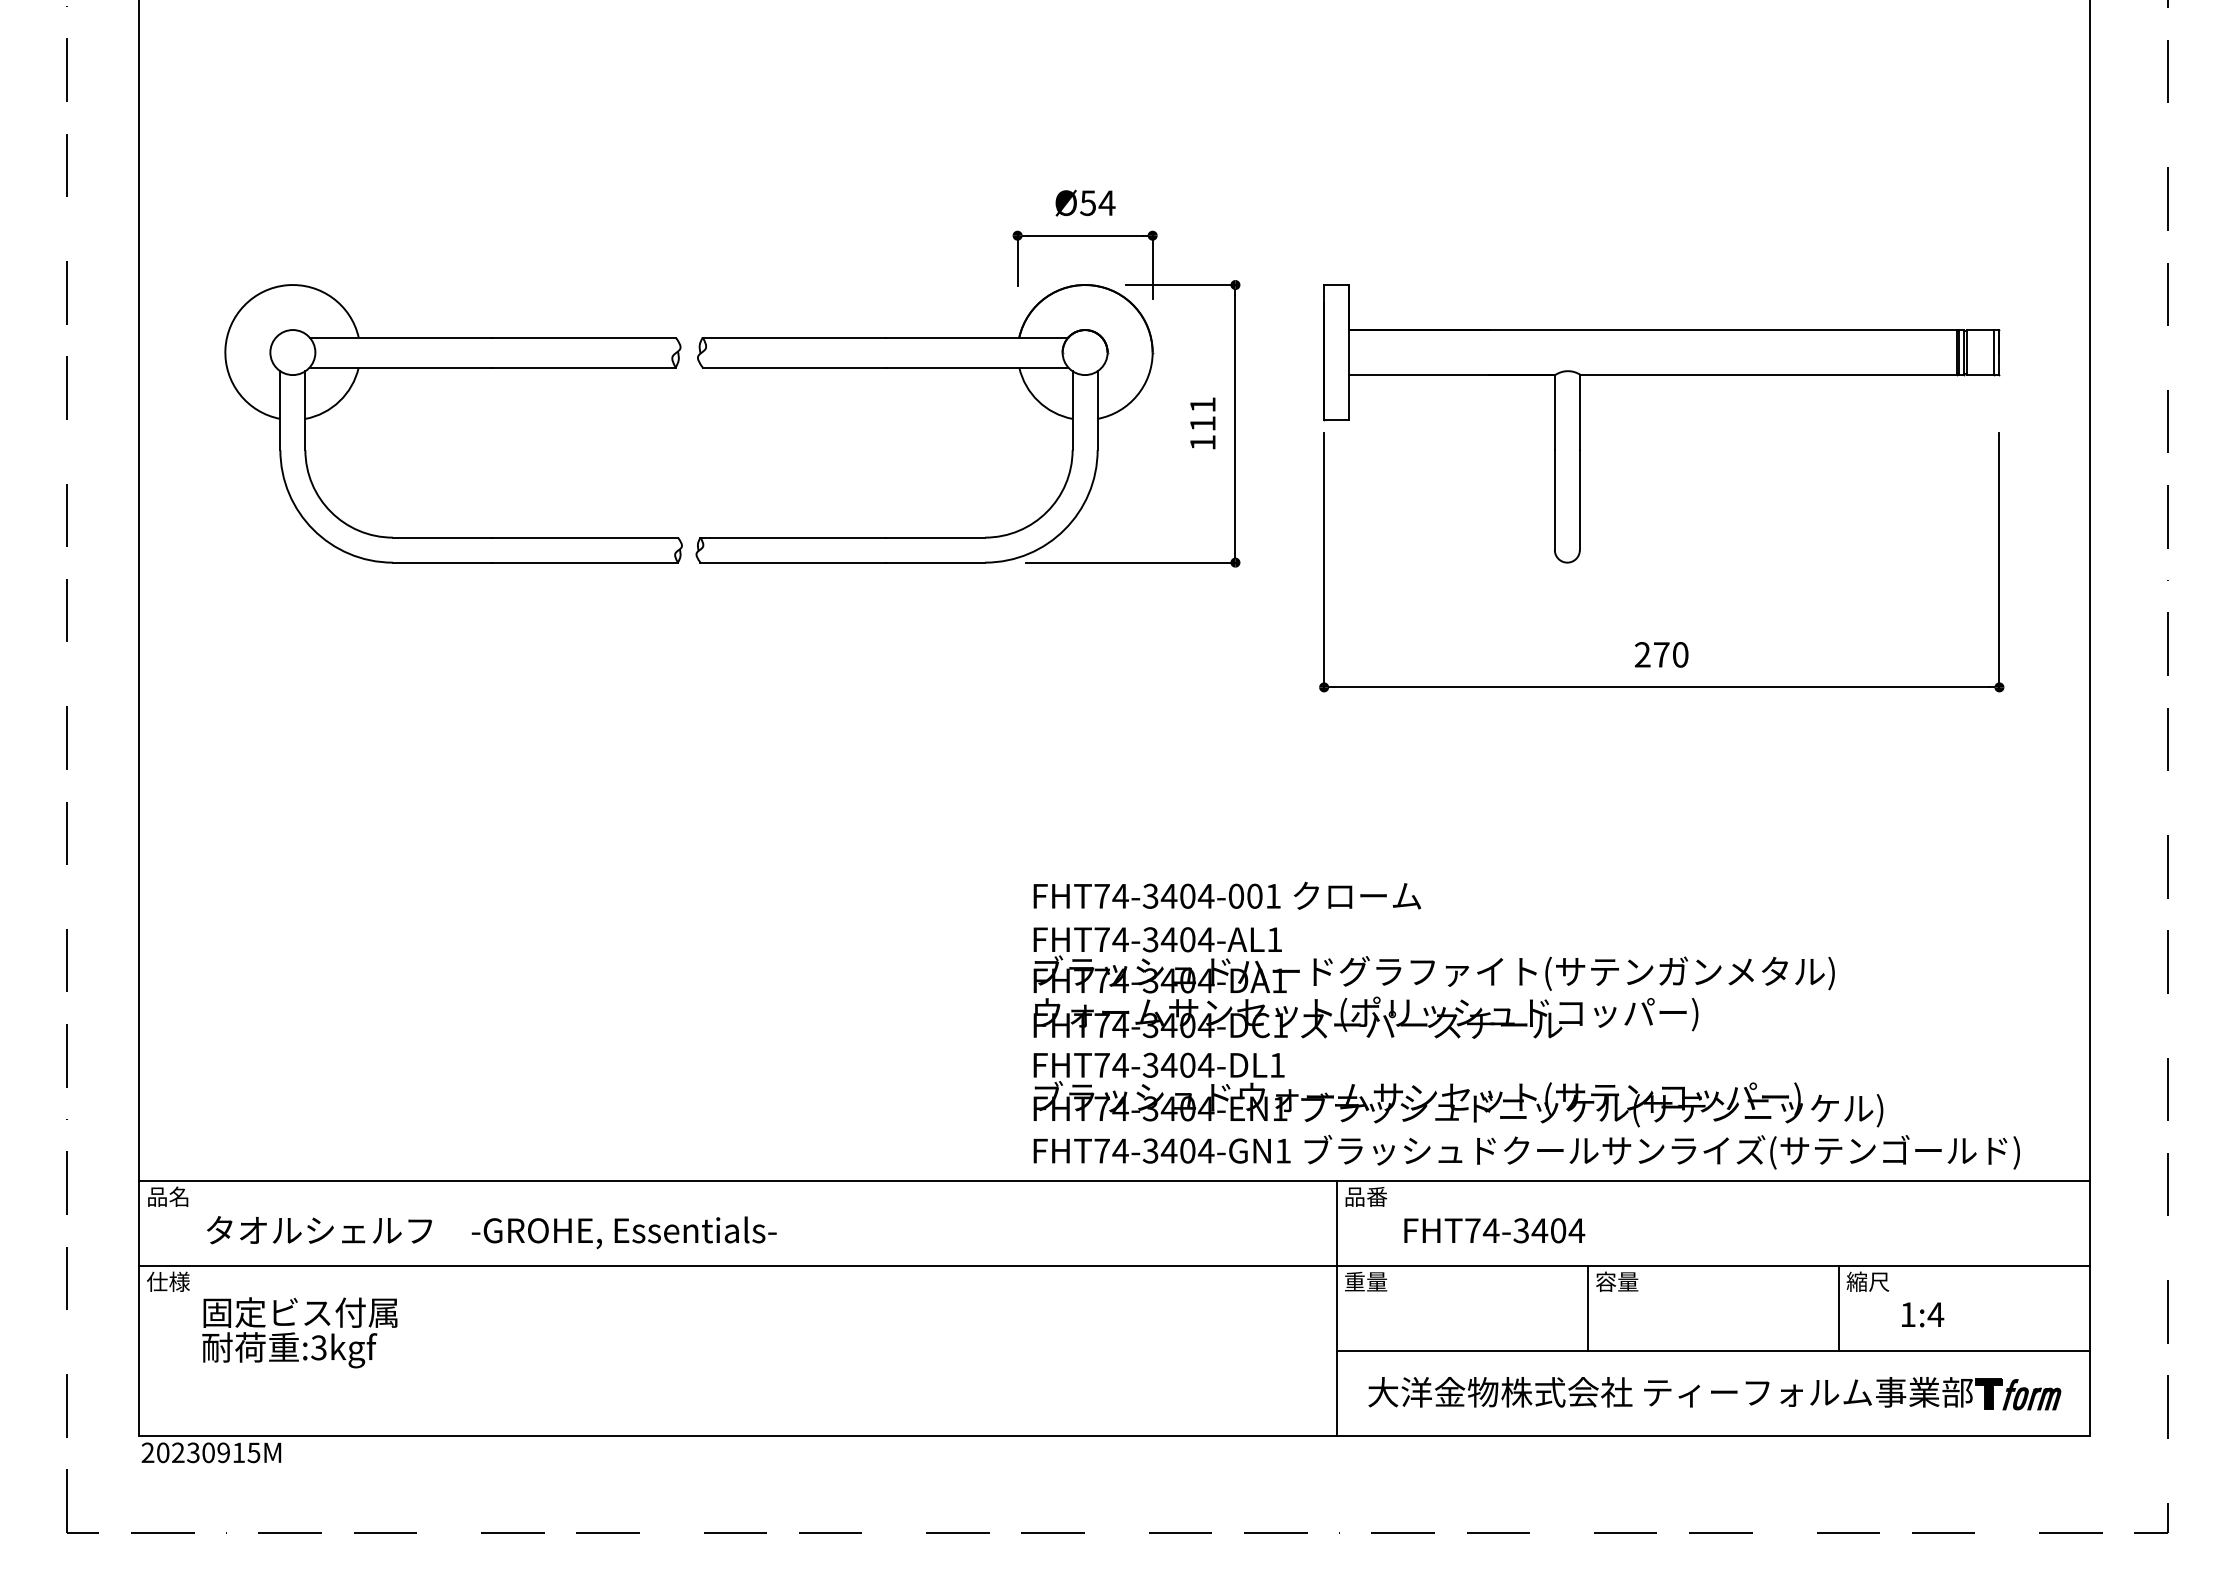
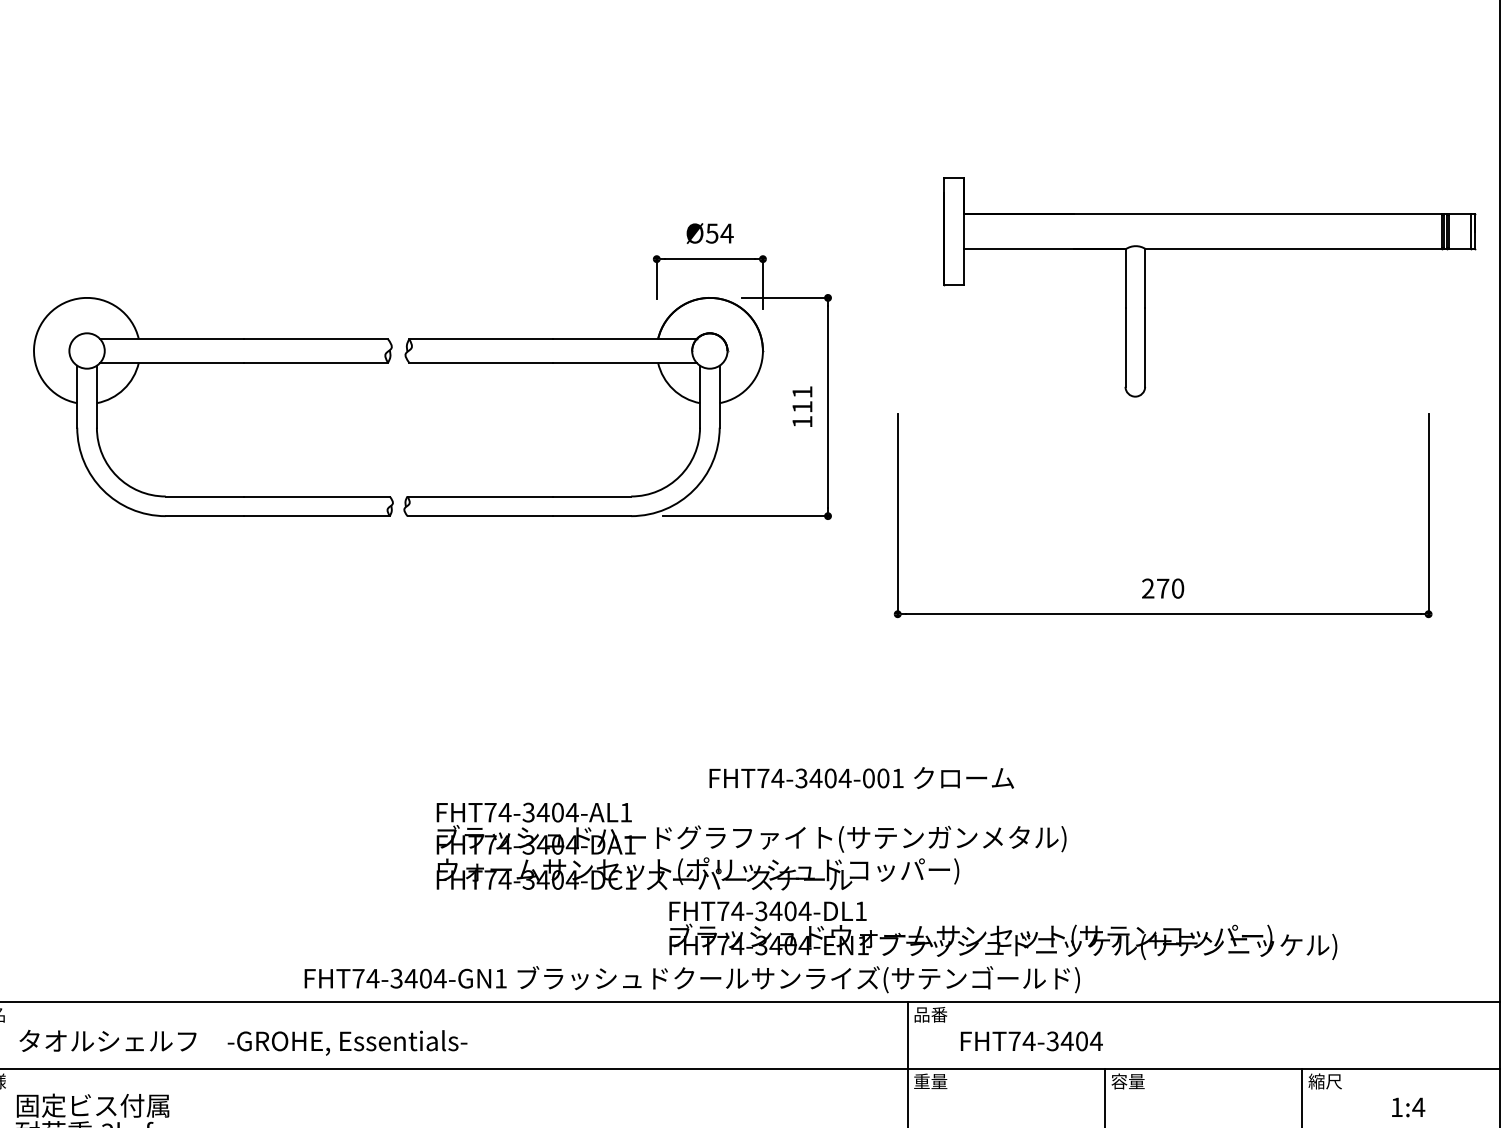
part: (1661, 375) -> (1209, 249), moved
text: (1227, 895) -> (861, 777), moved
text: (1433, 982) -> (751, 846), moved
text: (1526, 1152) -> (692, 979), moved
text: (1923, 1314) -> (1408, 1107), moved

